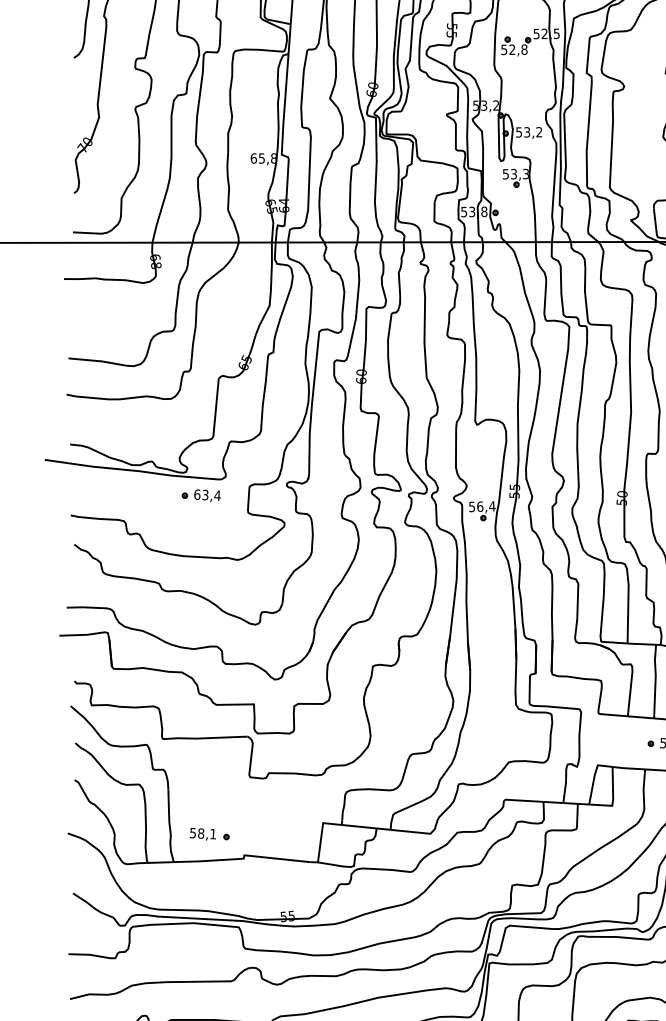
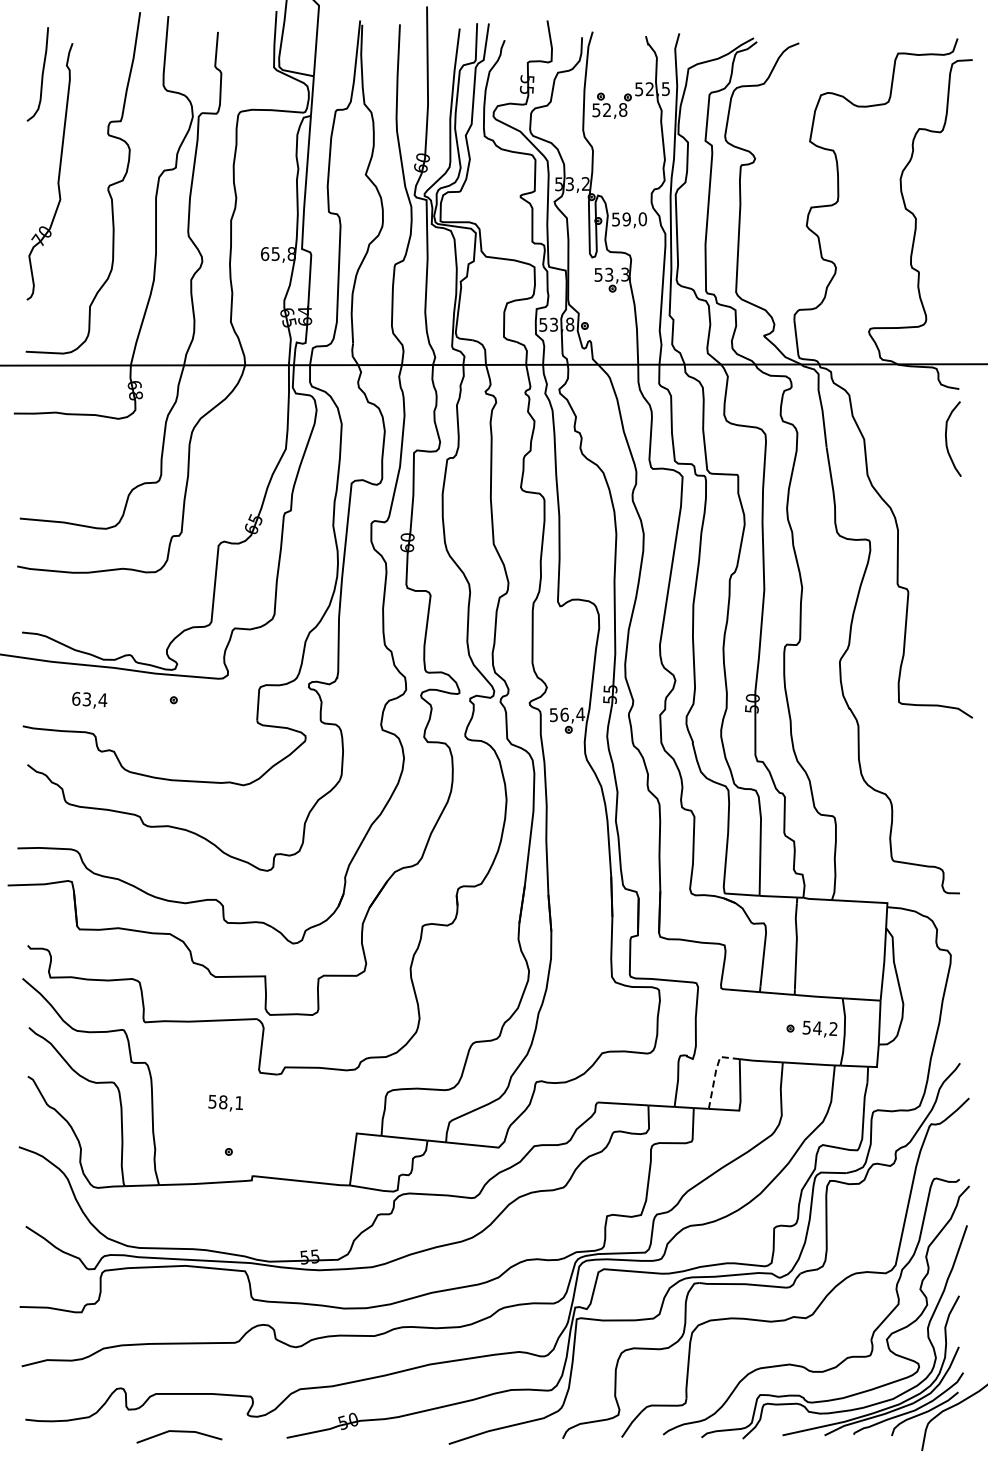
text: (533, 132) -> (634, 219), 53,2 -> 59,0
text: (207, 495) -> (89, 700), moved
line: (594, 777) -> (715, 1072), solid -> dashed
text: (202, 833) -> (225, 1102), moved

